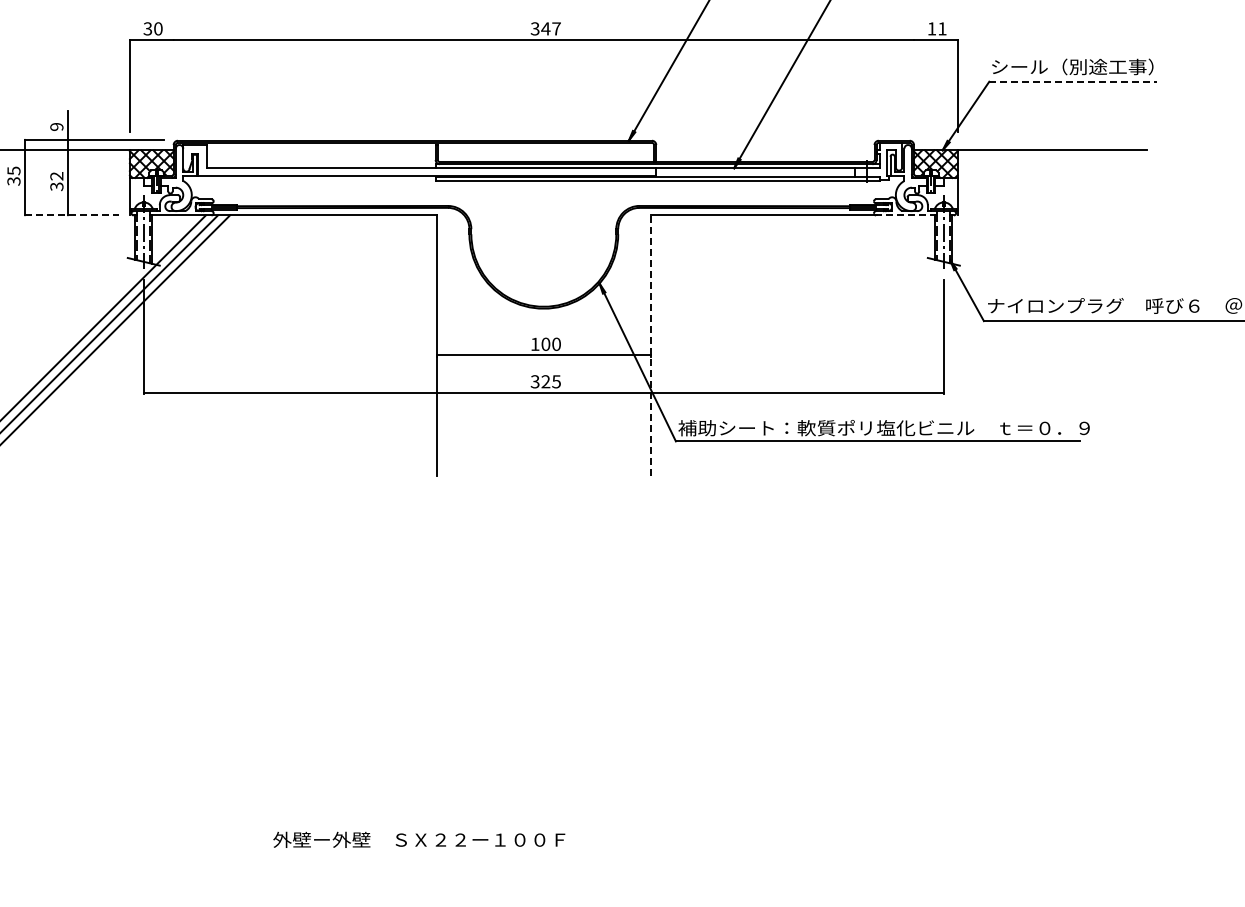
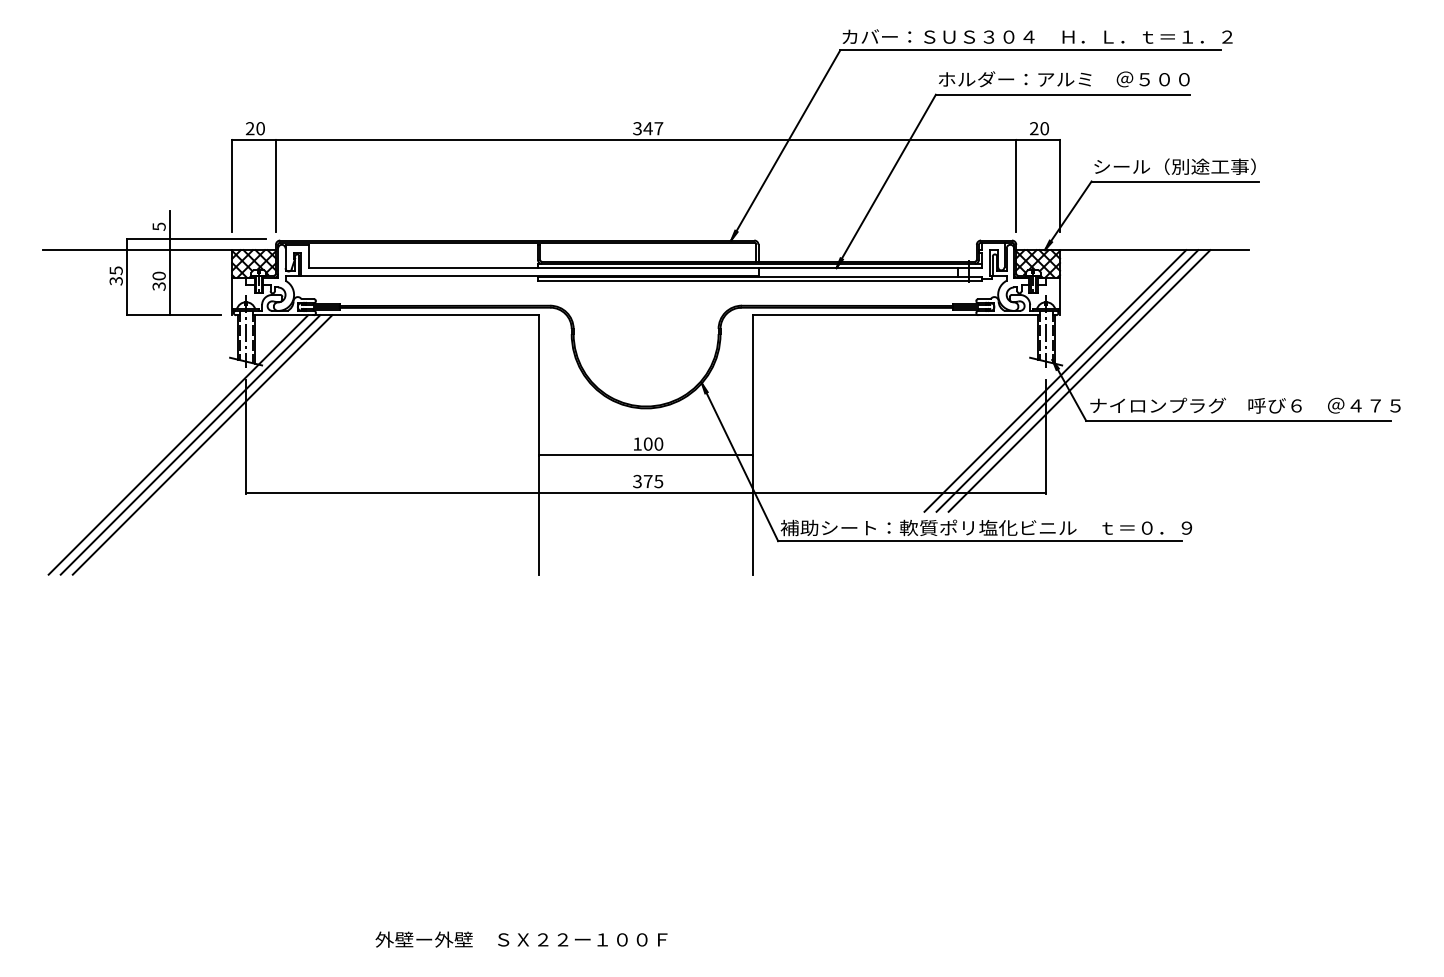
text: (147, 28) -> (249, 128), 30 -> 20
text: (937, 28) -> (1039, 128), 11 -> 20
line: (1073, 81) -> (1175, 181), dashed -> solid
line: (173, 85) -> (275, 185), added
line: (914, 85) -> (1016, 185), added
text: (56, 126) -> (158, 226), 9 -> 5
text: (56, 175) -> (158, 275), 32 -> 30
line: (72, 215) -> (174, 315), dashed -> solid
line: (907, 215) -> (1009, 315), dashed -> solid
line: (953, 280) -> (1055, 380), added
line: (965, 280) -> (1067, 380), added
line: (977, 280) -> (1079, 380), added
line: (650, 344) -> (752, 444), dashed -> solid
text: (545, 380) -> (647, 480), 325 -> 375

